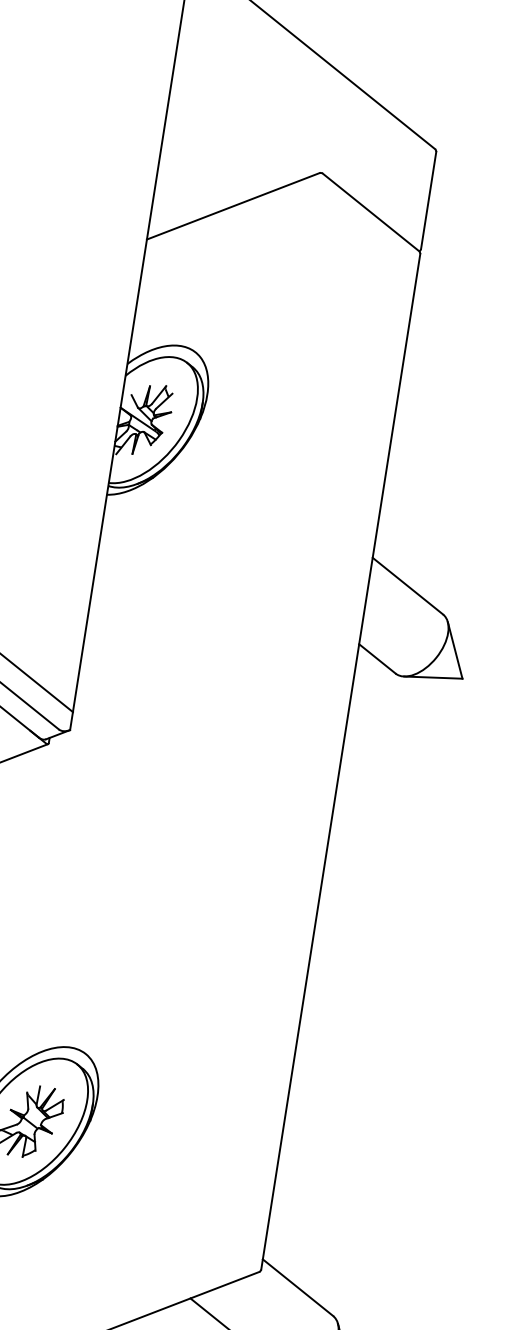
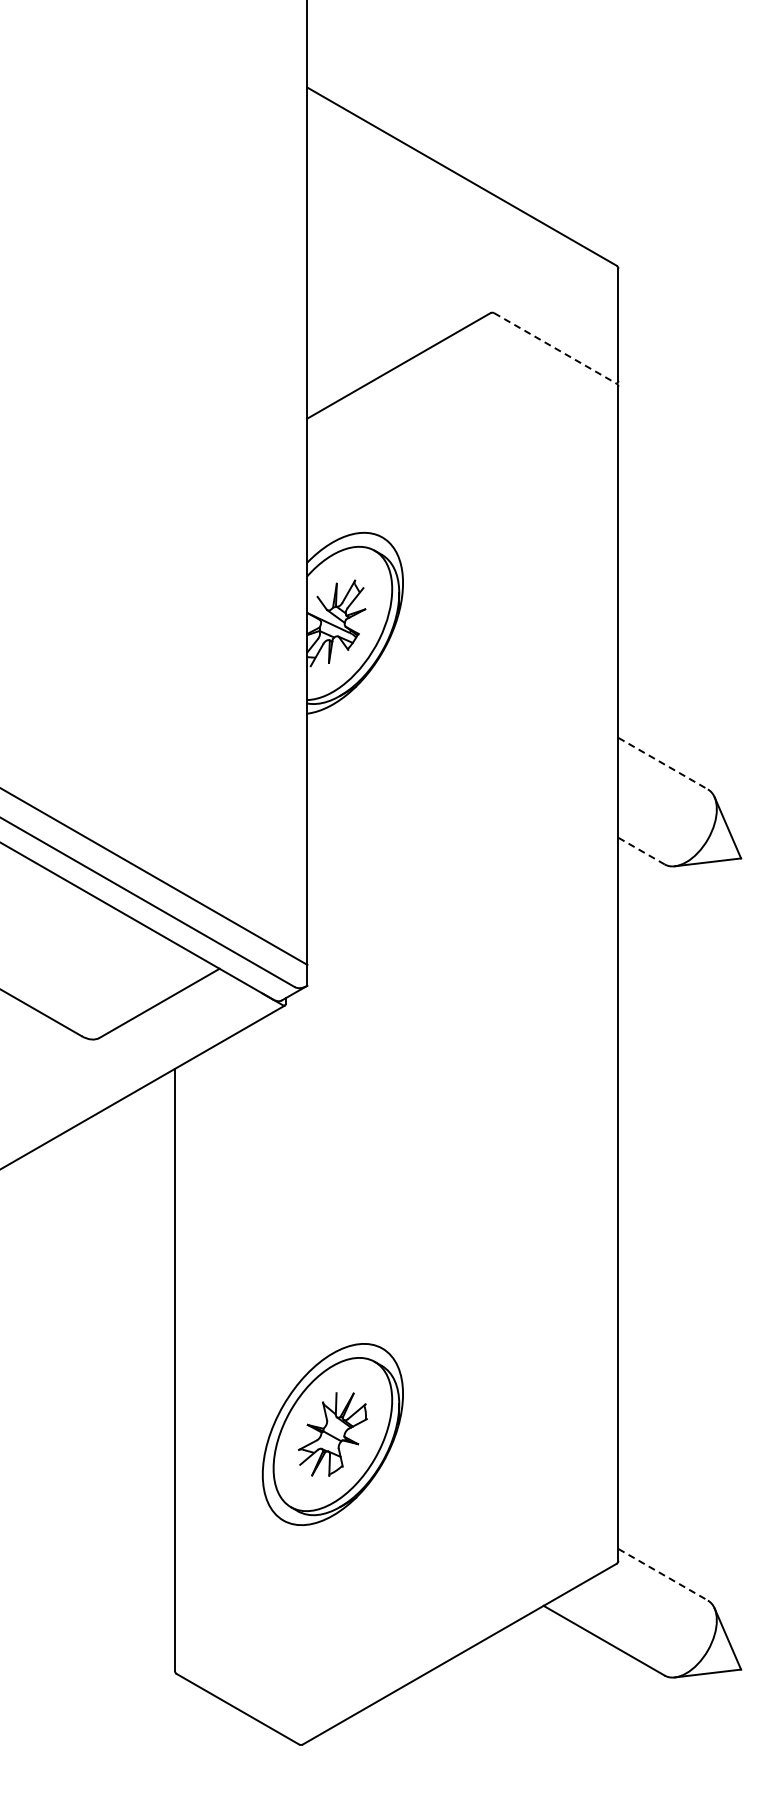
line: (371, 212) -> (555, 348), solid -> dashed
line: (408, 586) -> (663, 763), solid -> dashed
line: (377, 659) -> (641, 851), solid -> dashed
line: (298, 1287) -> (663, 1574), solid -> dashed

